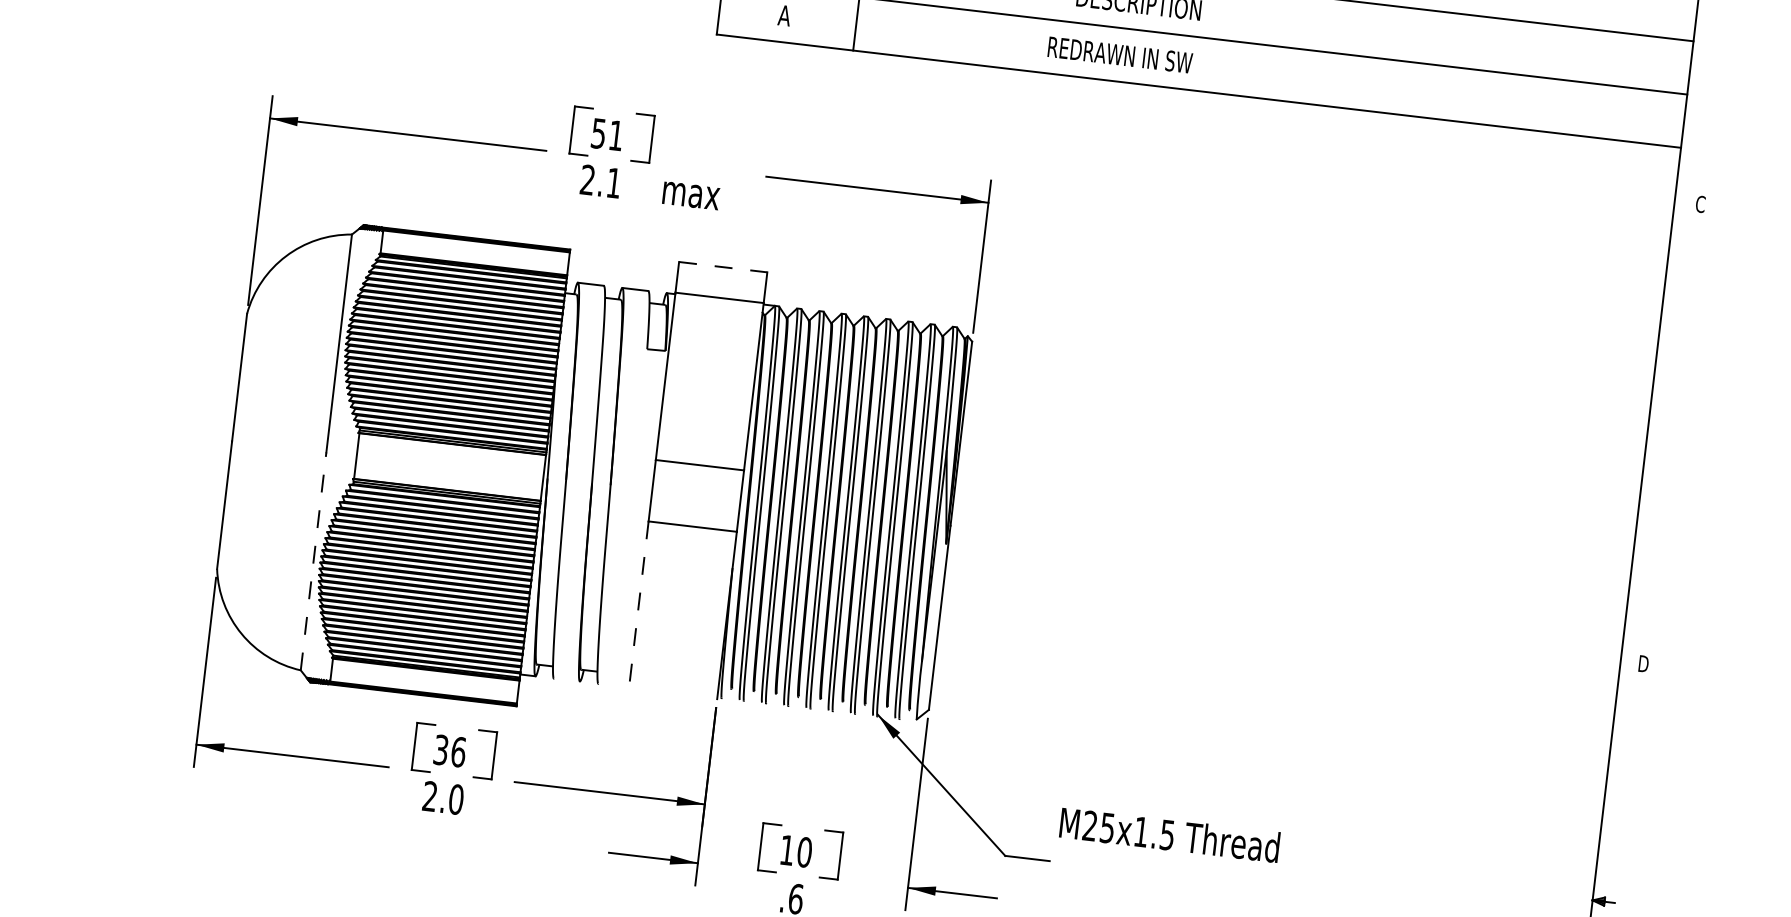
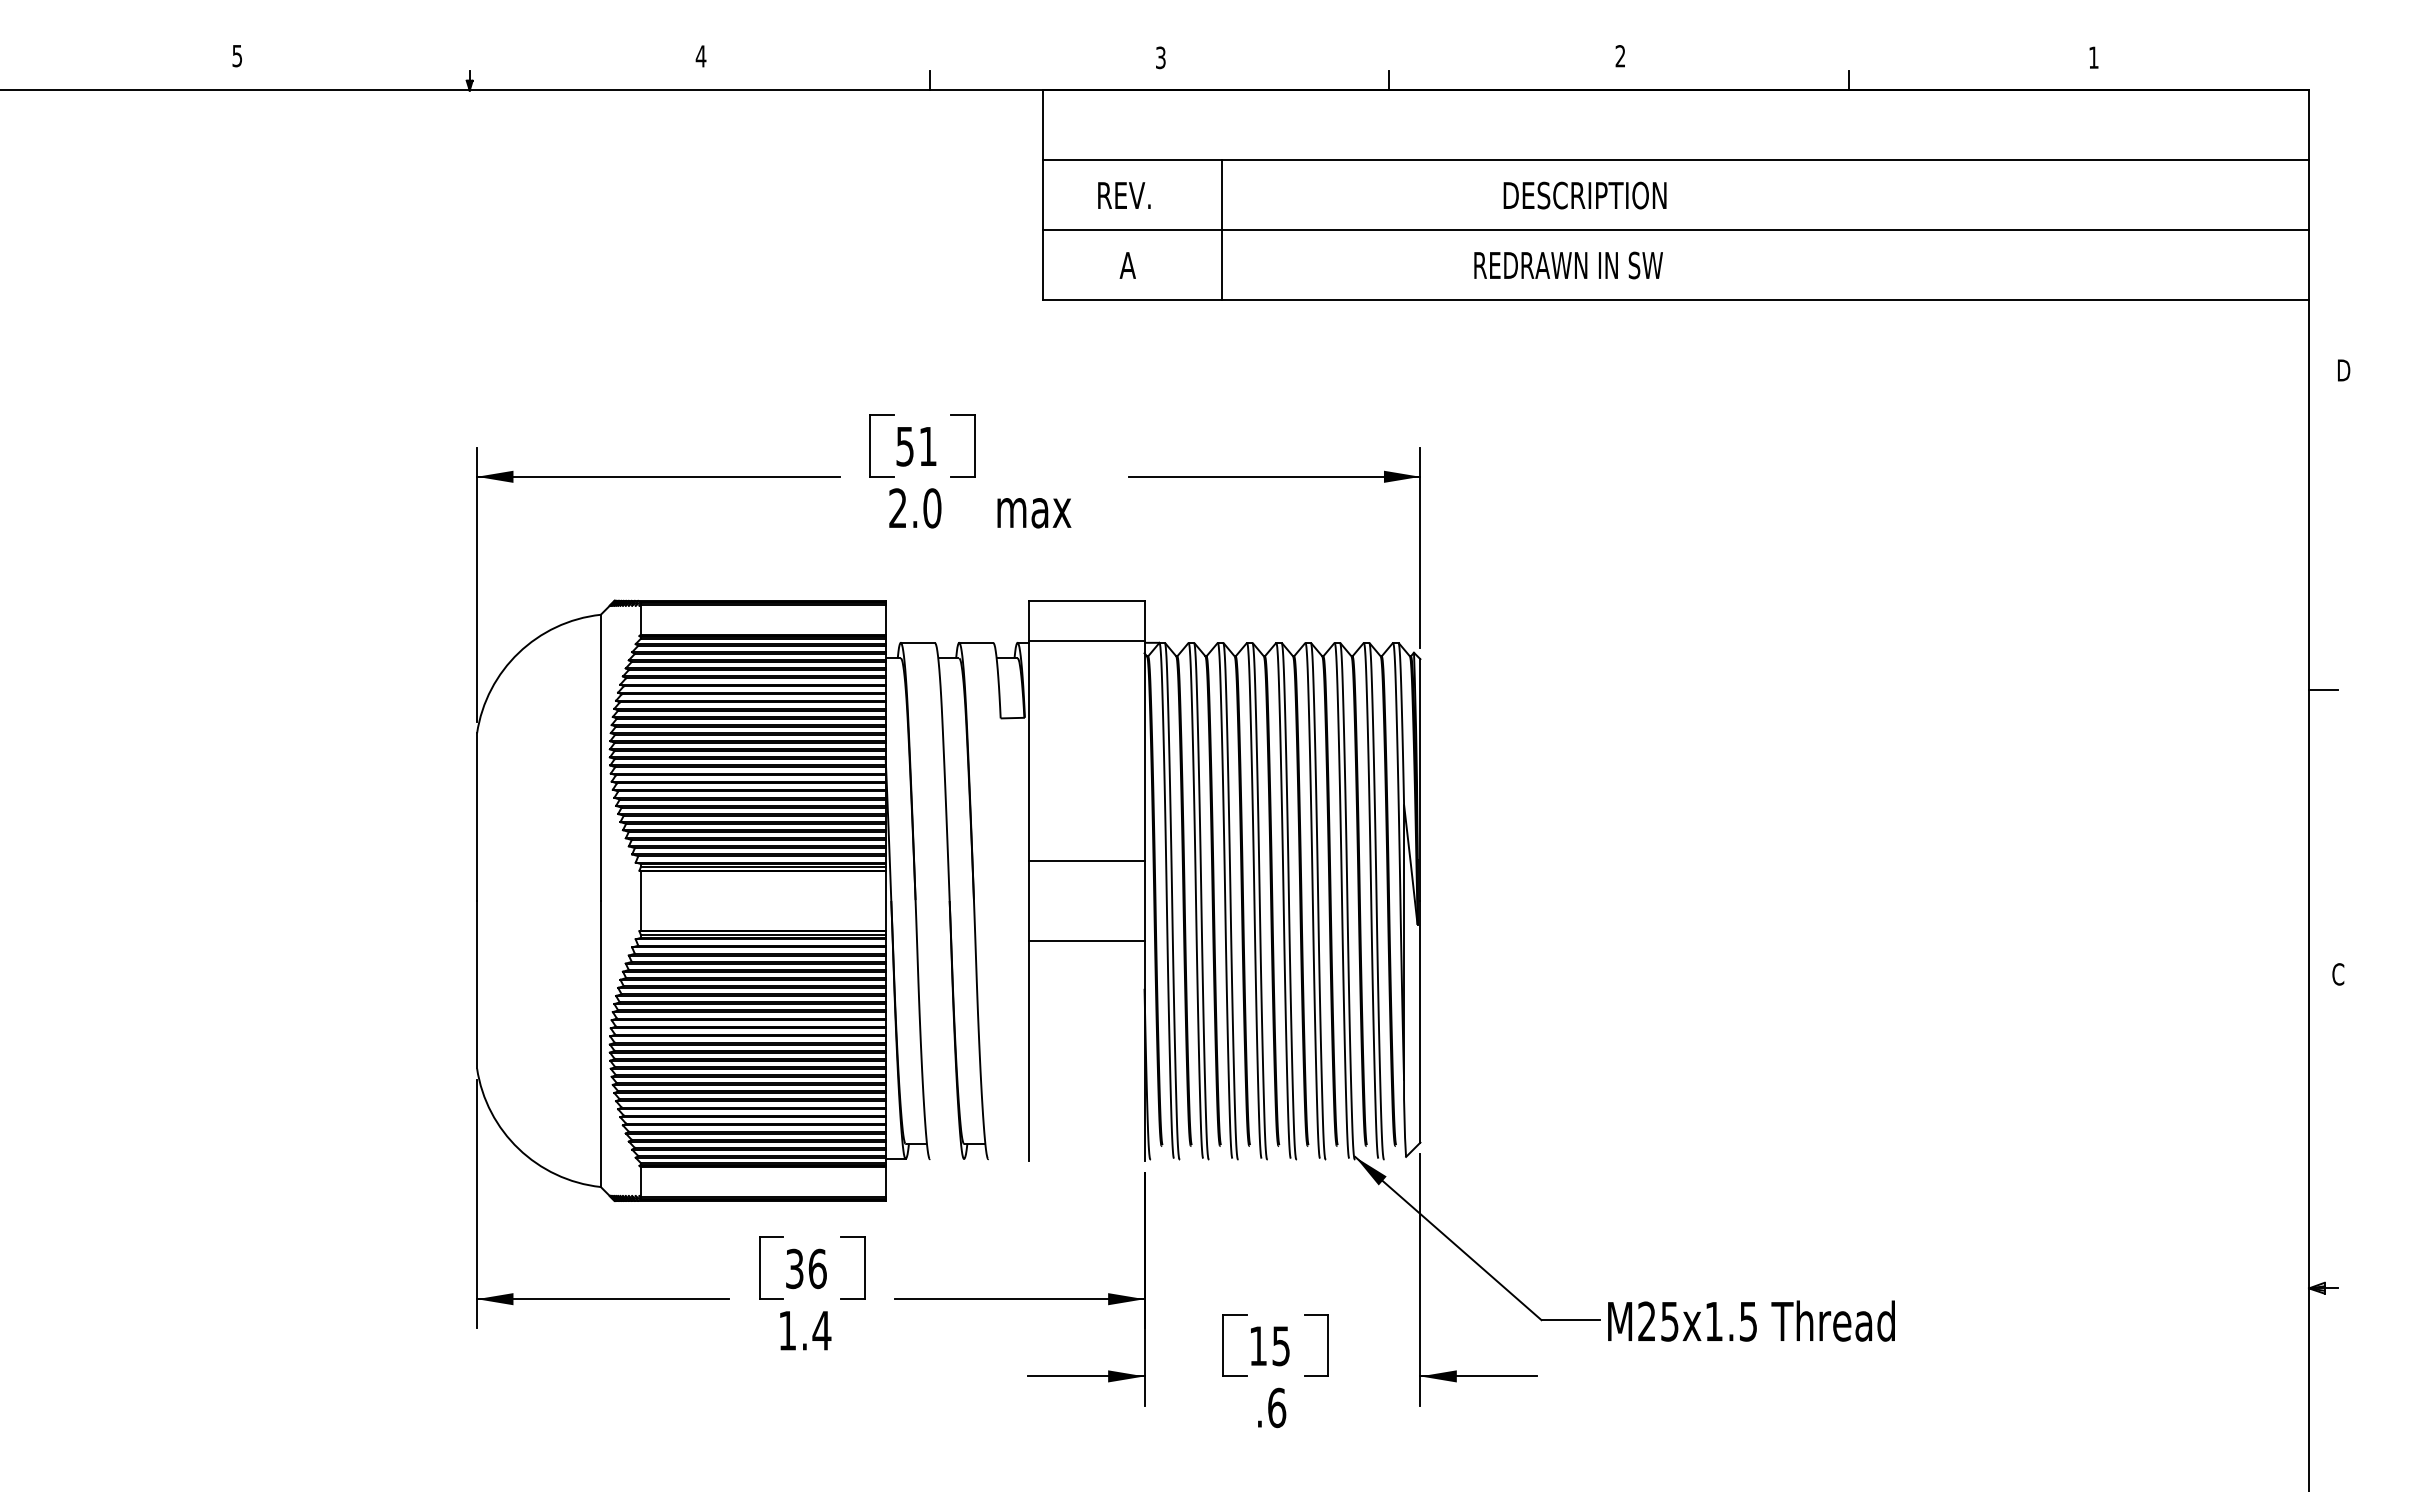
text: (614, 183) -> (932, 508), 2.1 -> 2.0
text: (1700, 204) -> (2343, 370), C -> D
line: (723, 267) -> (1086, 600), dashed -> solid
line: (1657, 445) -> (2323, 689), added
line: (313, 561) -> (600, 1043), dashed -> solid
line: (638, 605) -> (1028, 1051), dashed -> solid
text: (1643, 663) -> (2338, 974), D -> C
text: (443, 797) -> (804, 1330), 2.0 -> 1.4
text: (1169, 834) -> (1751, 1320), moved
text: (804, 852) -> (1281, 1346), 10 -> 15

